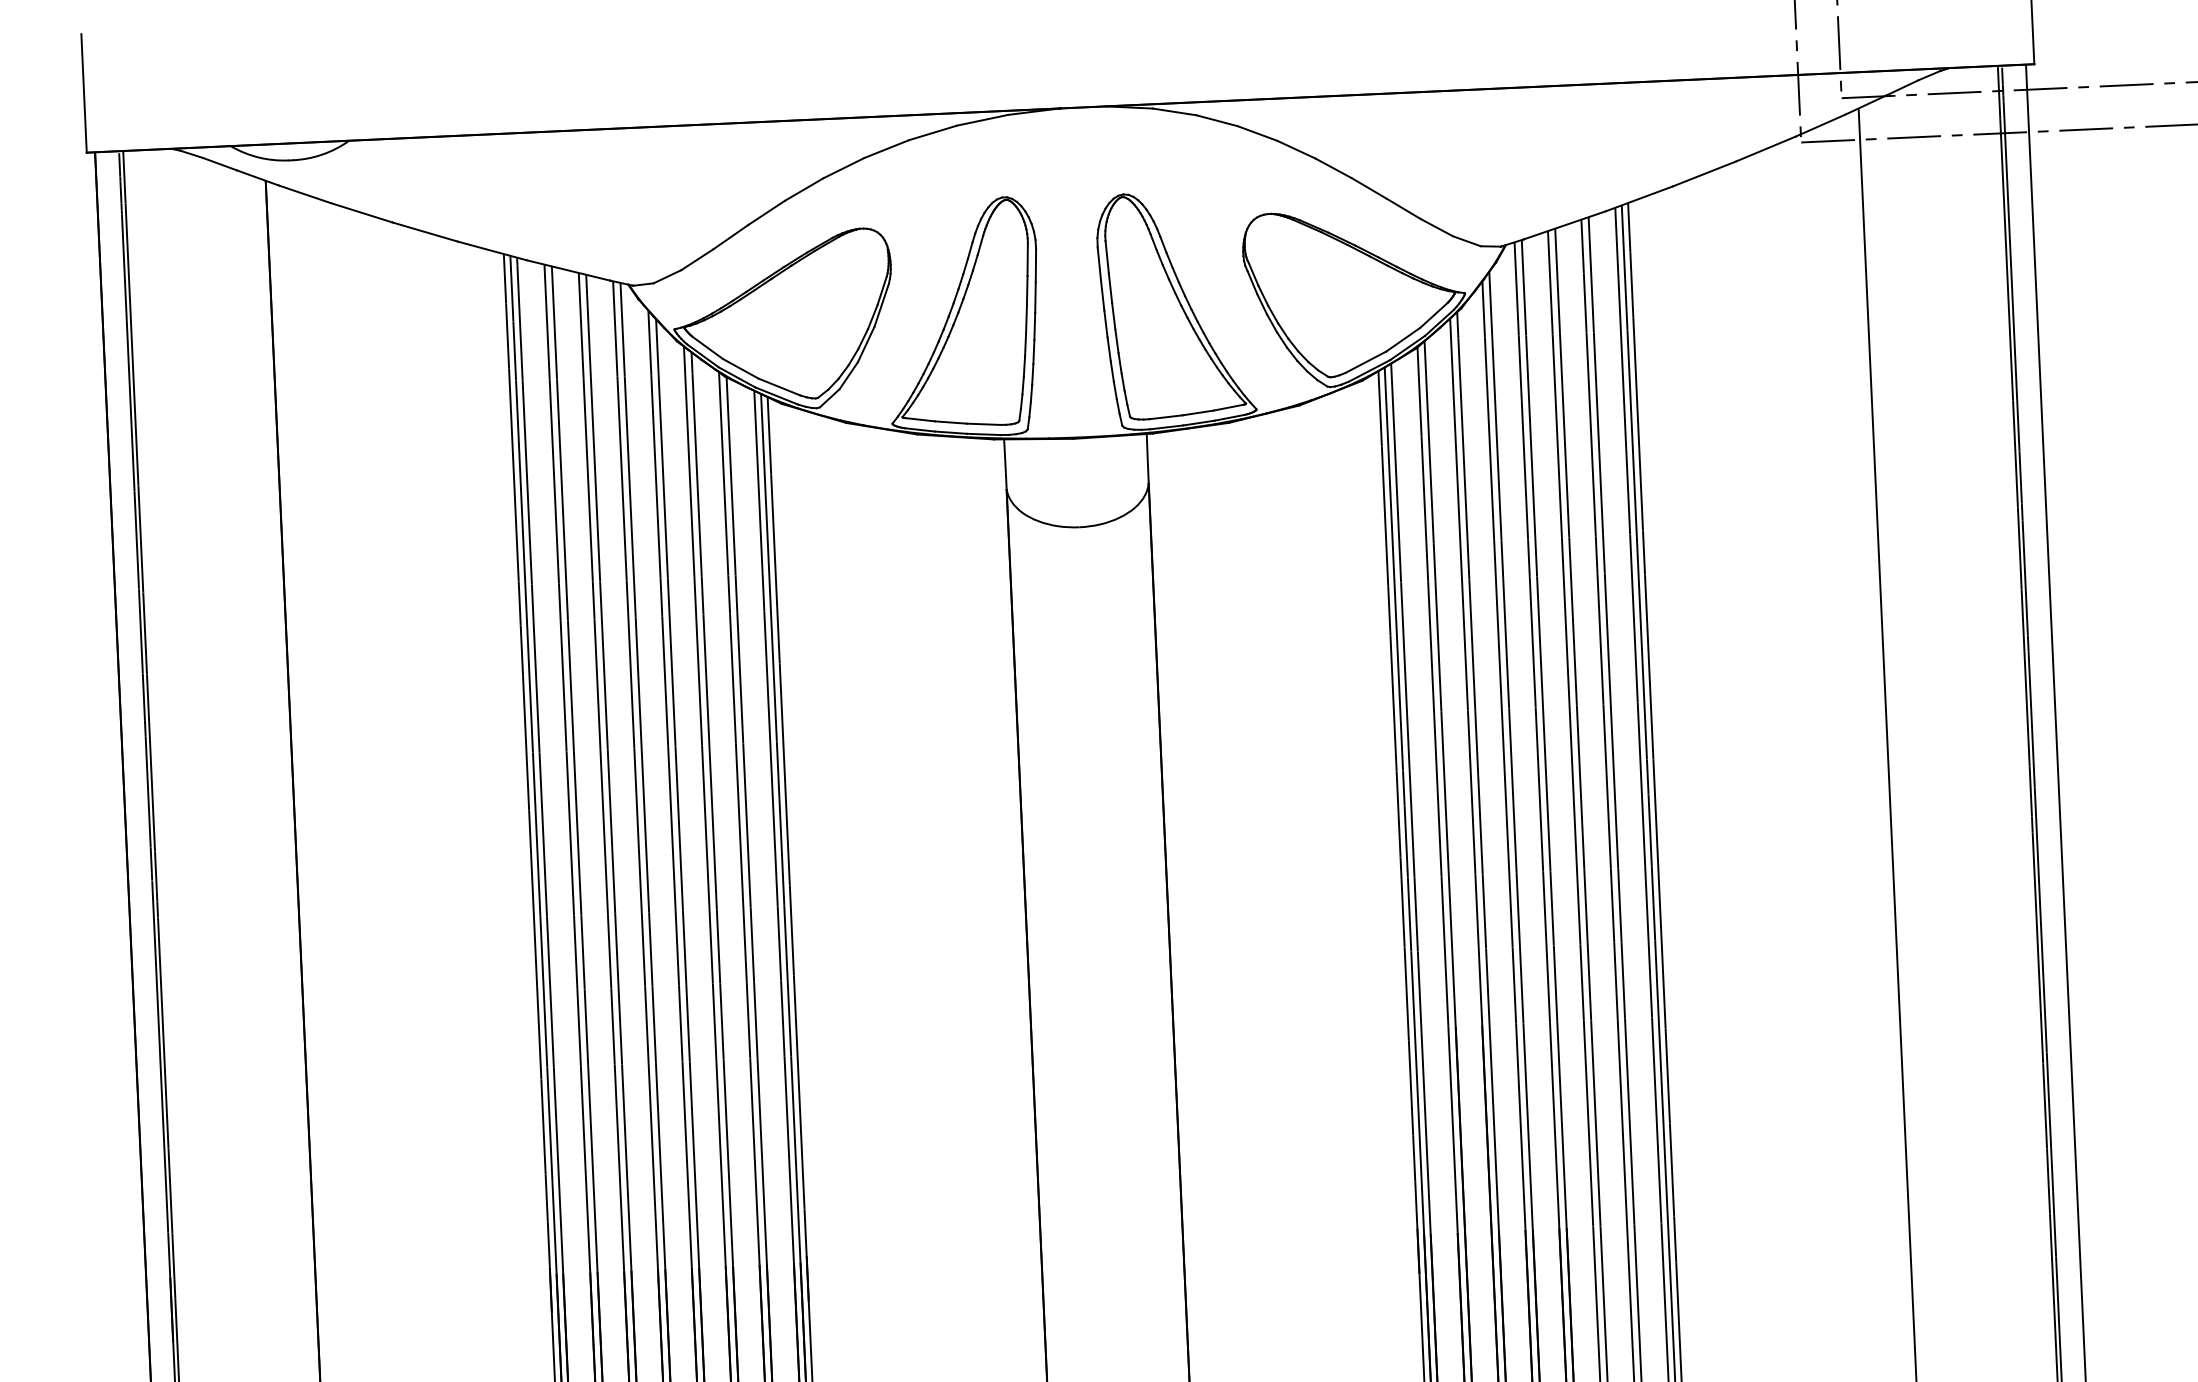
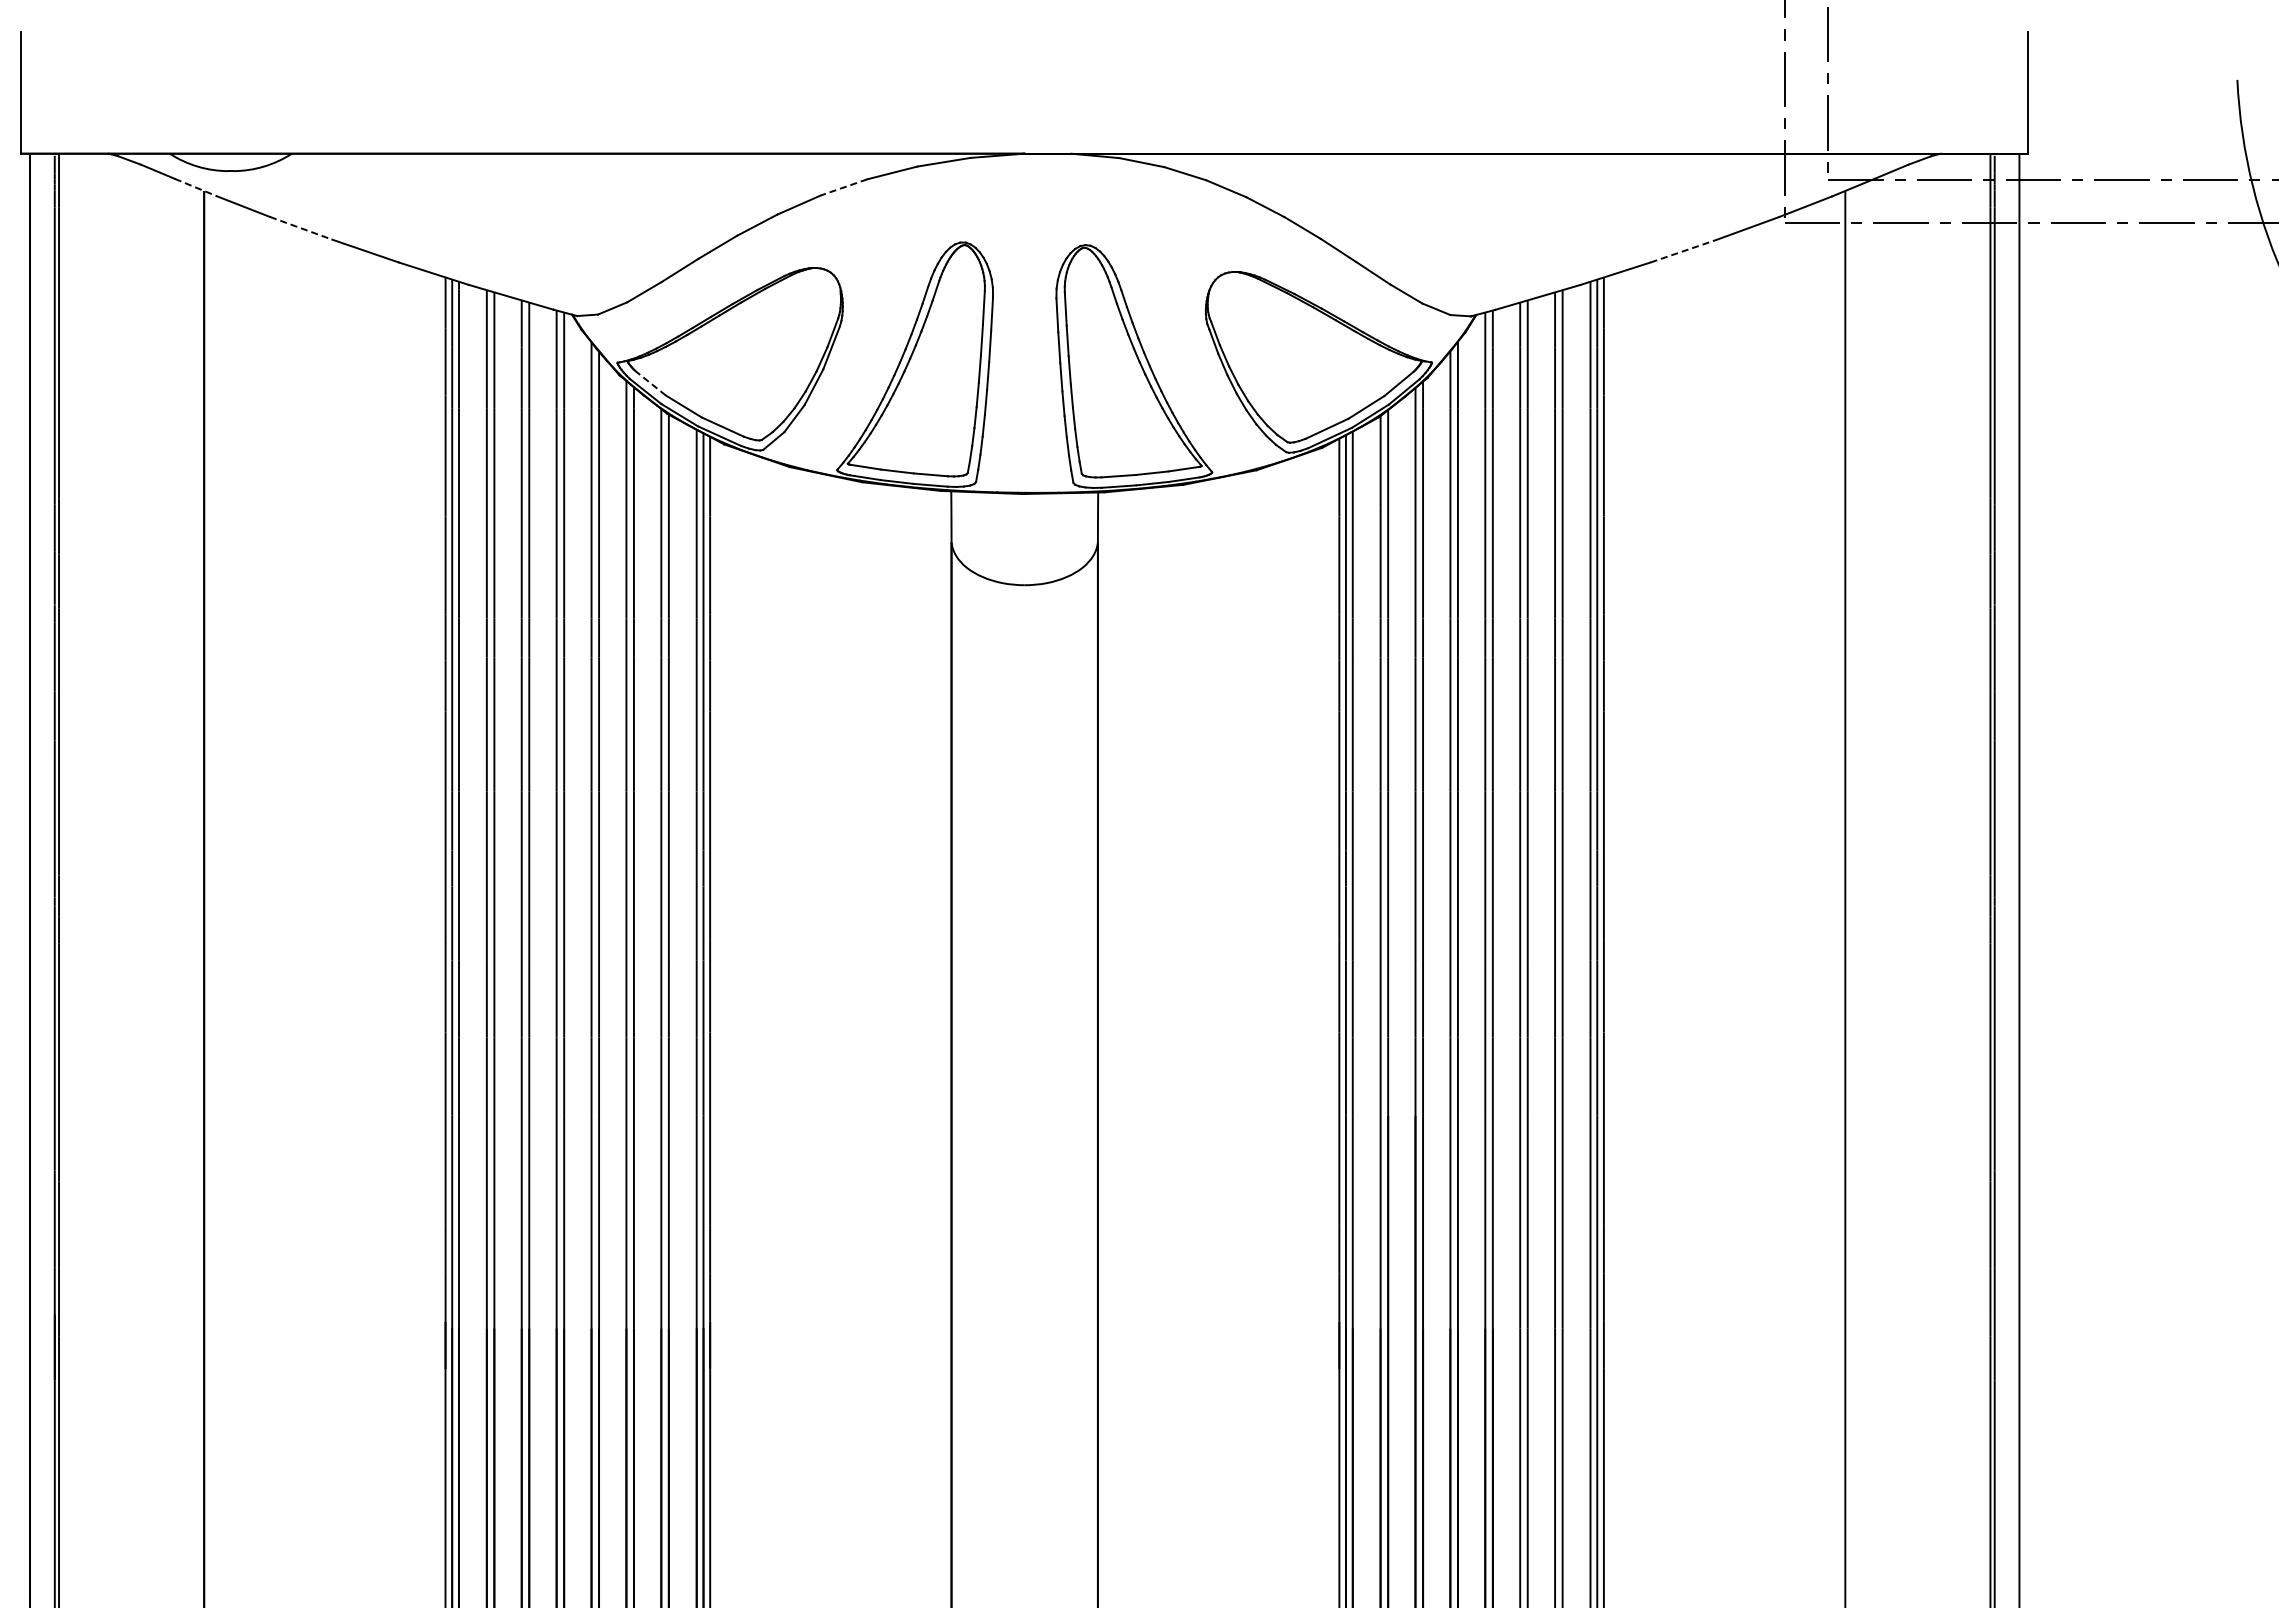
line: (887, 149) -> (844, 187), solid -> dashed
line: (1705, 173) -> (1684, 250), solid -> dashed
line: (258, 177) -> (196, 187), solid -> dashed
line: (361, 212) -> (301, 228), solid -> dashed
line: (707, 347) -> (650, 383), solid -> dashed

